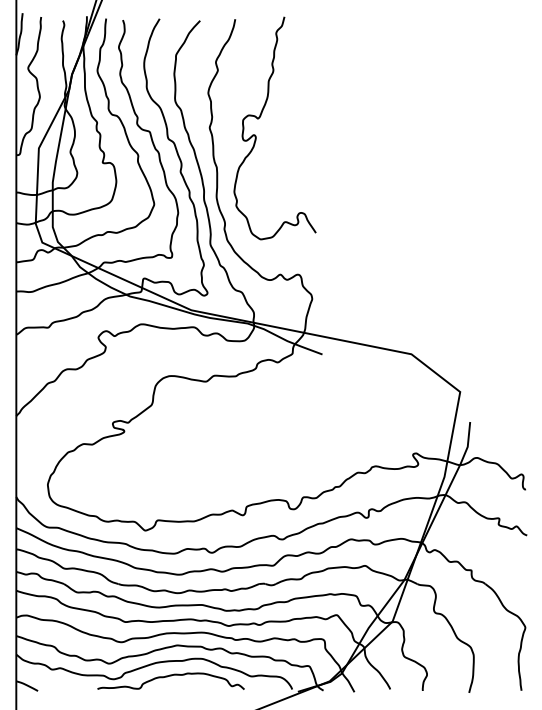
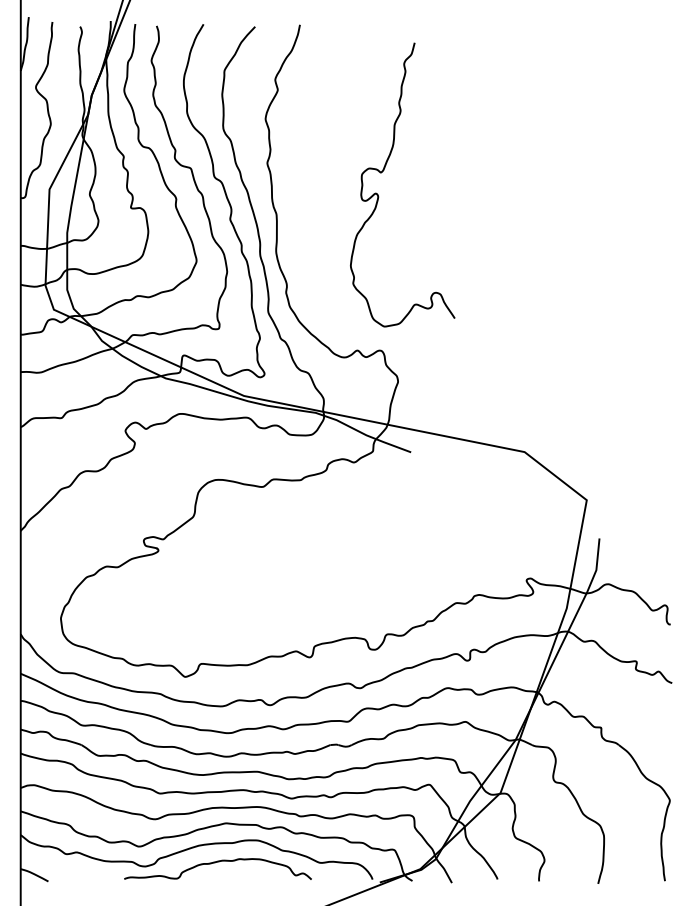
curve: (260, 116) -> (384, 170), moved

